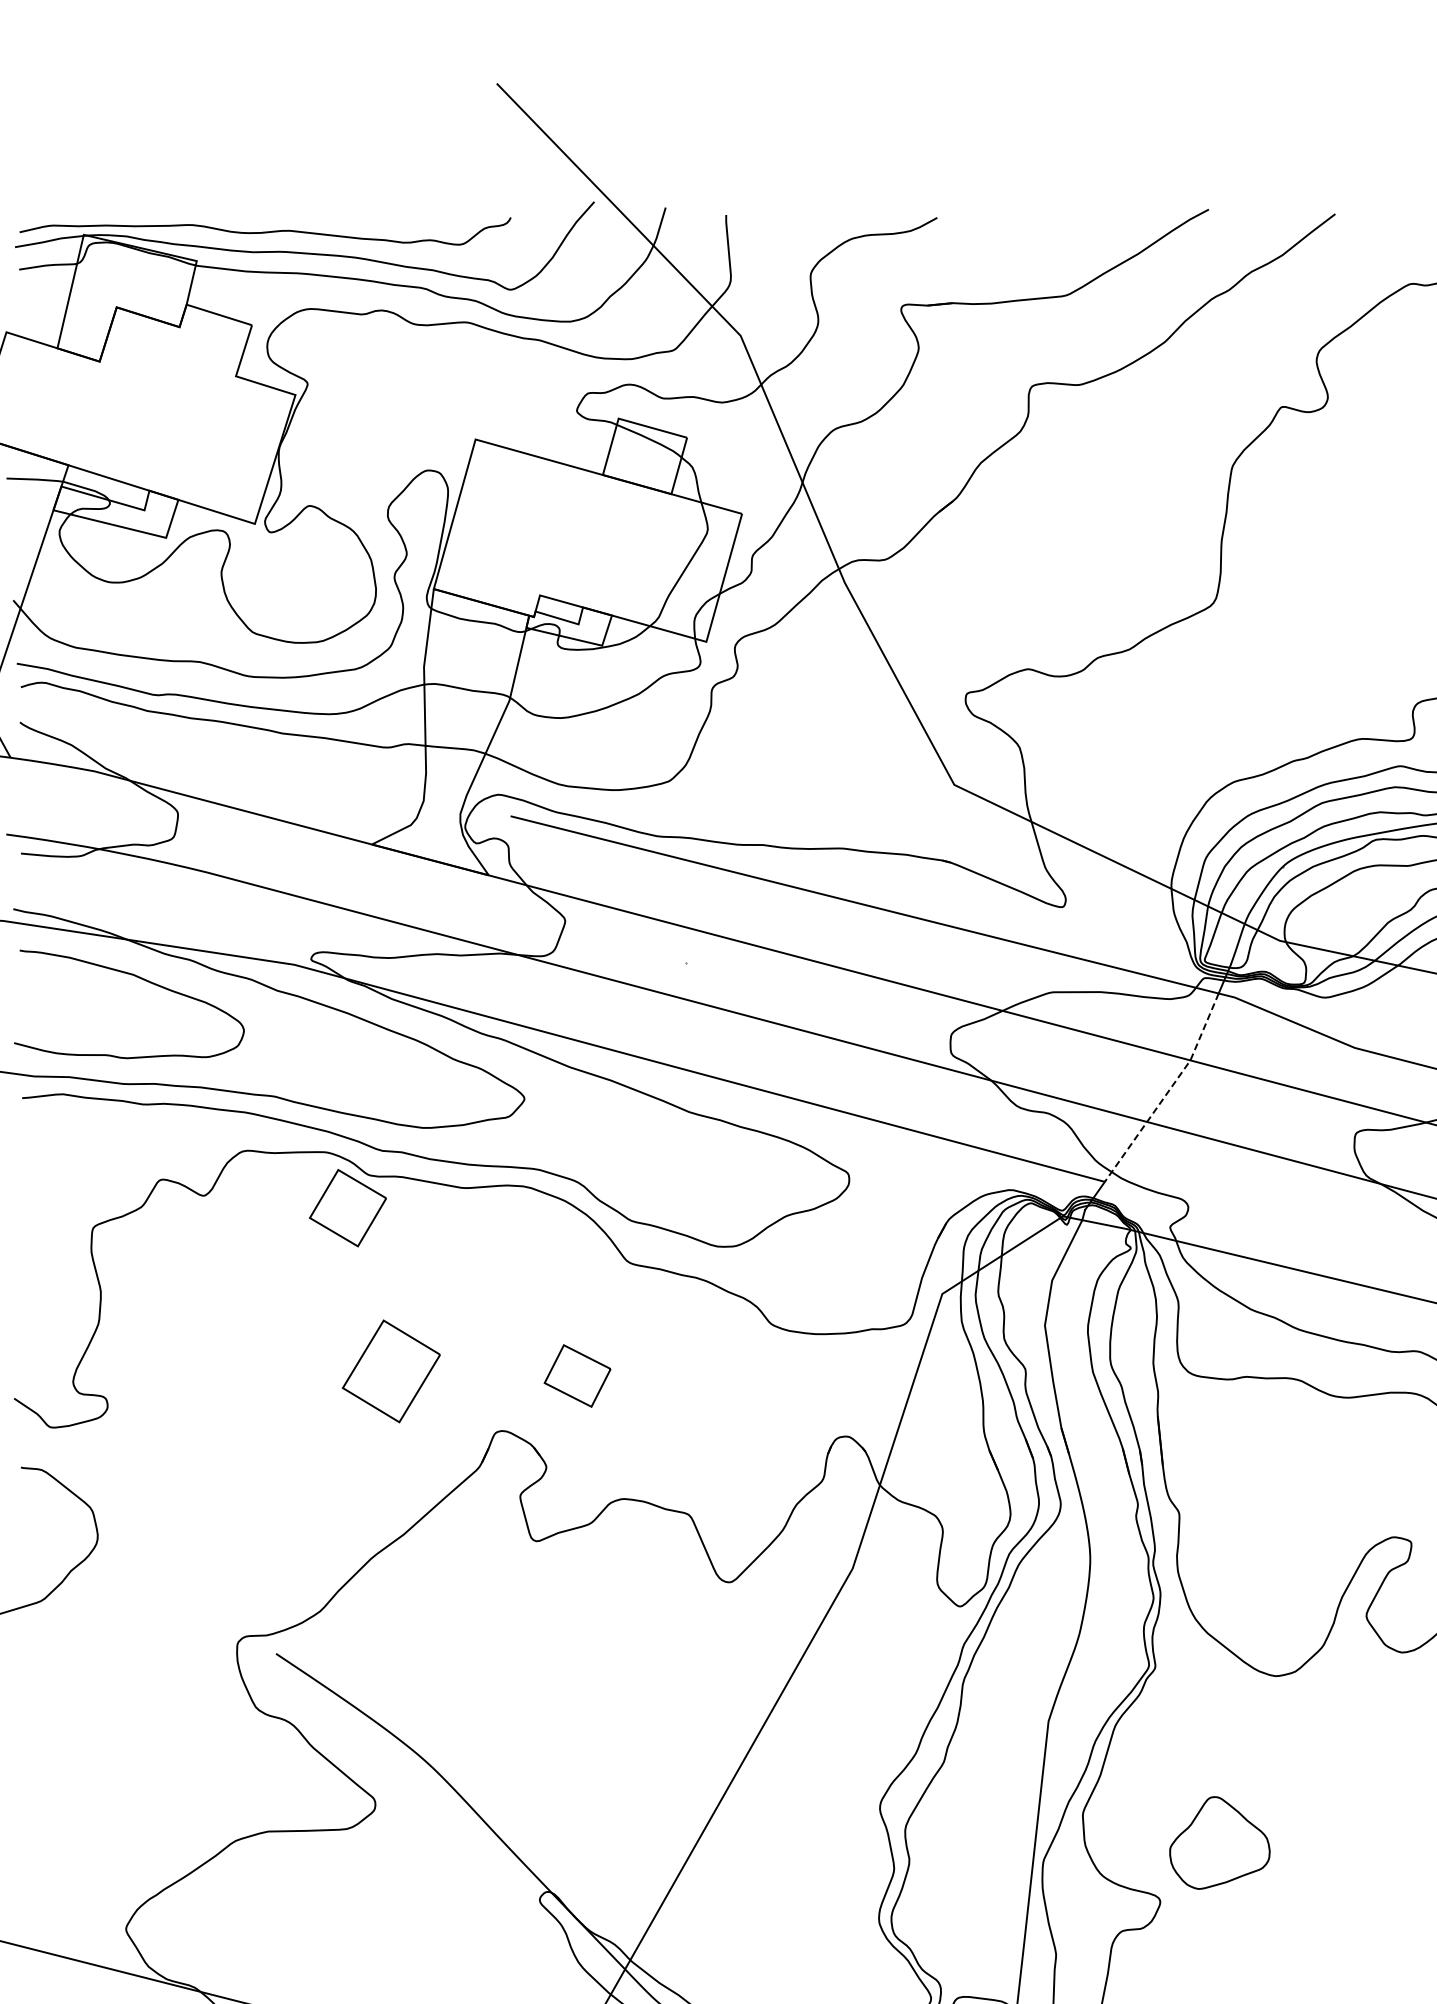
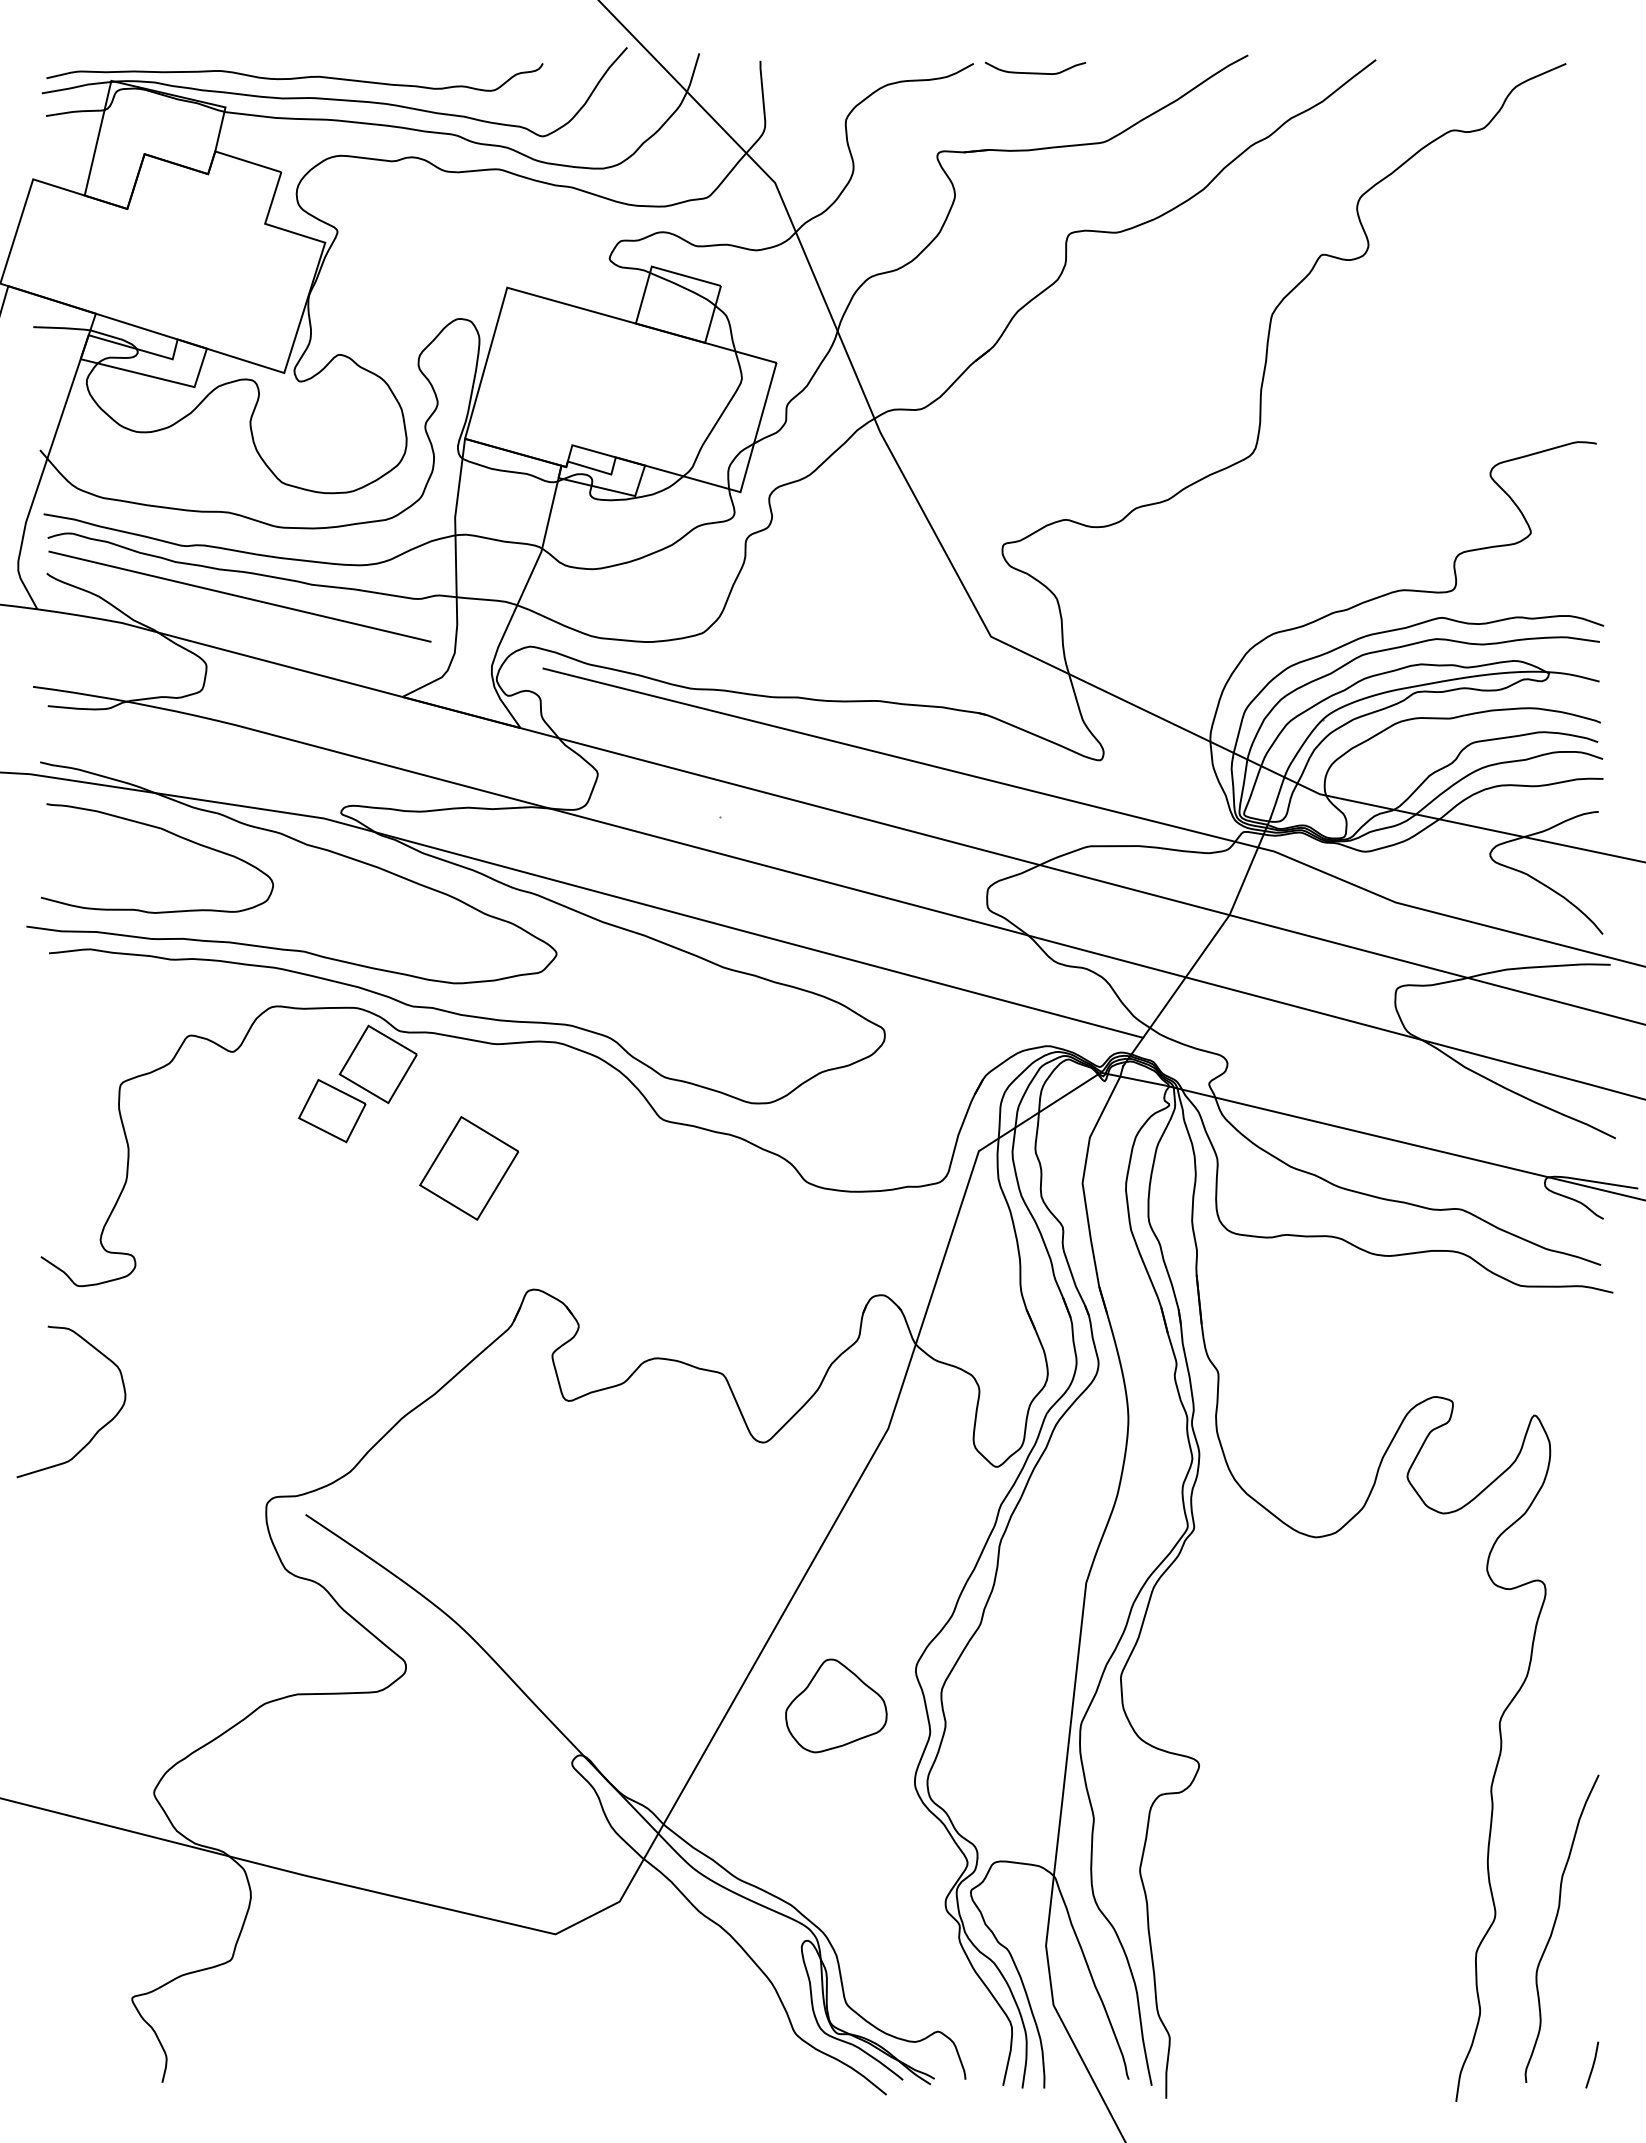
curve: (998, 226) -> (1035, 72), added
line: (210, 745) -> (239, 596), added
line: (1168, 1091) -> (1207, 946), dashed -> solid
part: (390, 1371) -> (468, 1168), moved
part: (577, 1375) -> (332, 1110), moved
part: (1220, 1842) -> (836, 1705), moved

